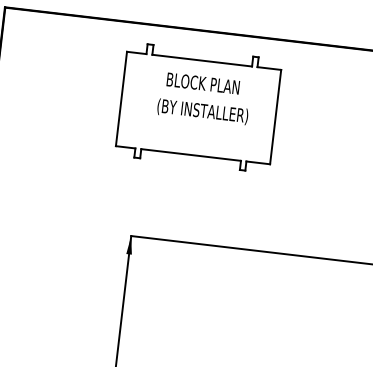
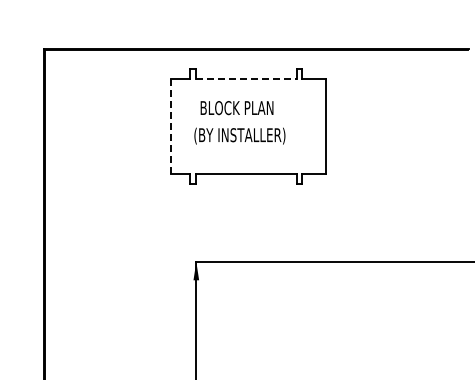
line: (202, 60) -> (246, 79), solid -> dashed
text: (203, 98) -> (239, 122), moved
line: (121, 99) -> (170, 127), solid -> dashed

